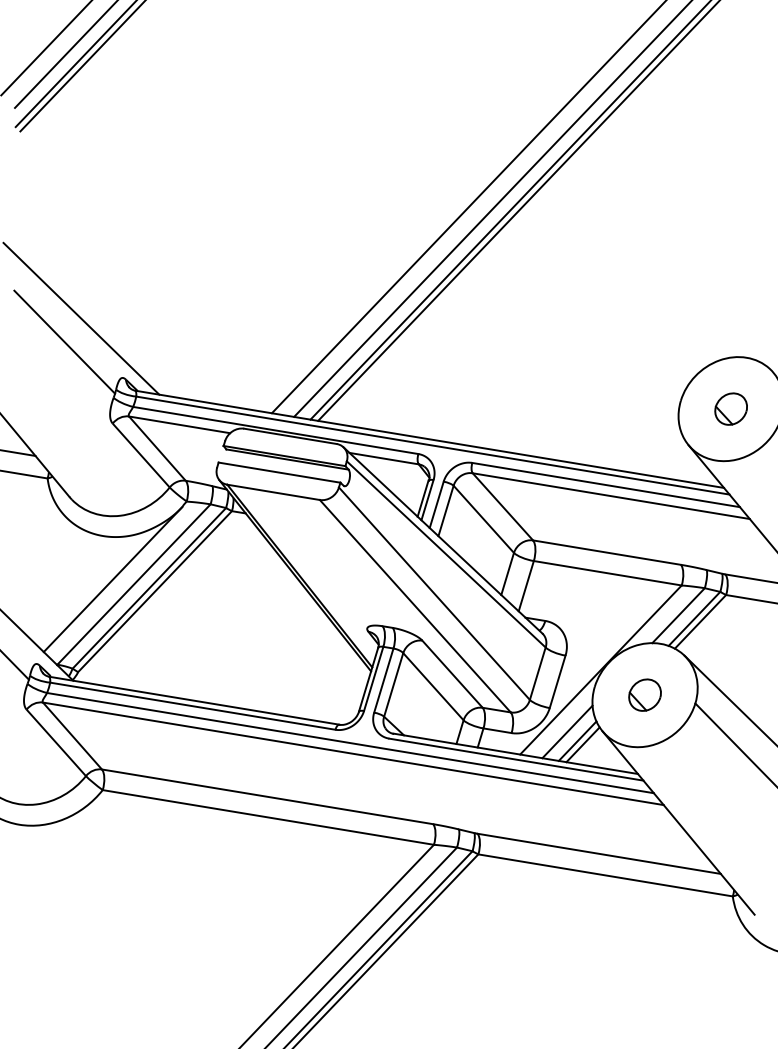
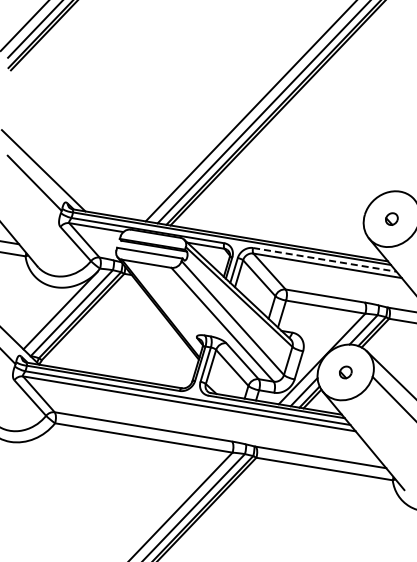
part: (730, 407) -> (391, 218), size x0.7
line: (605, 484) -> (324, 259), solid -> dashed
part: (644, 695) -> (345, 372), size x0.7

